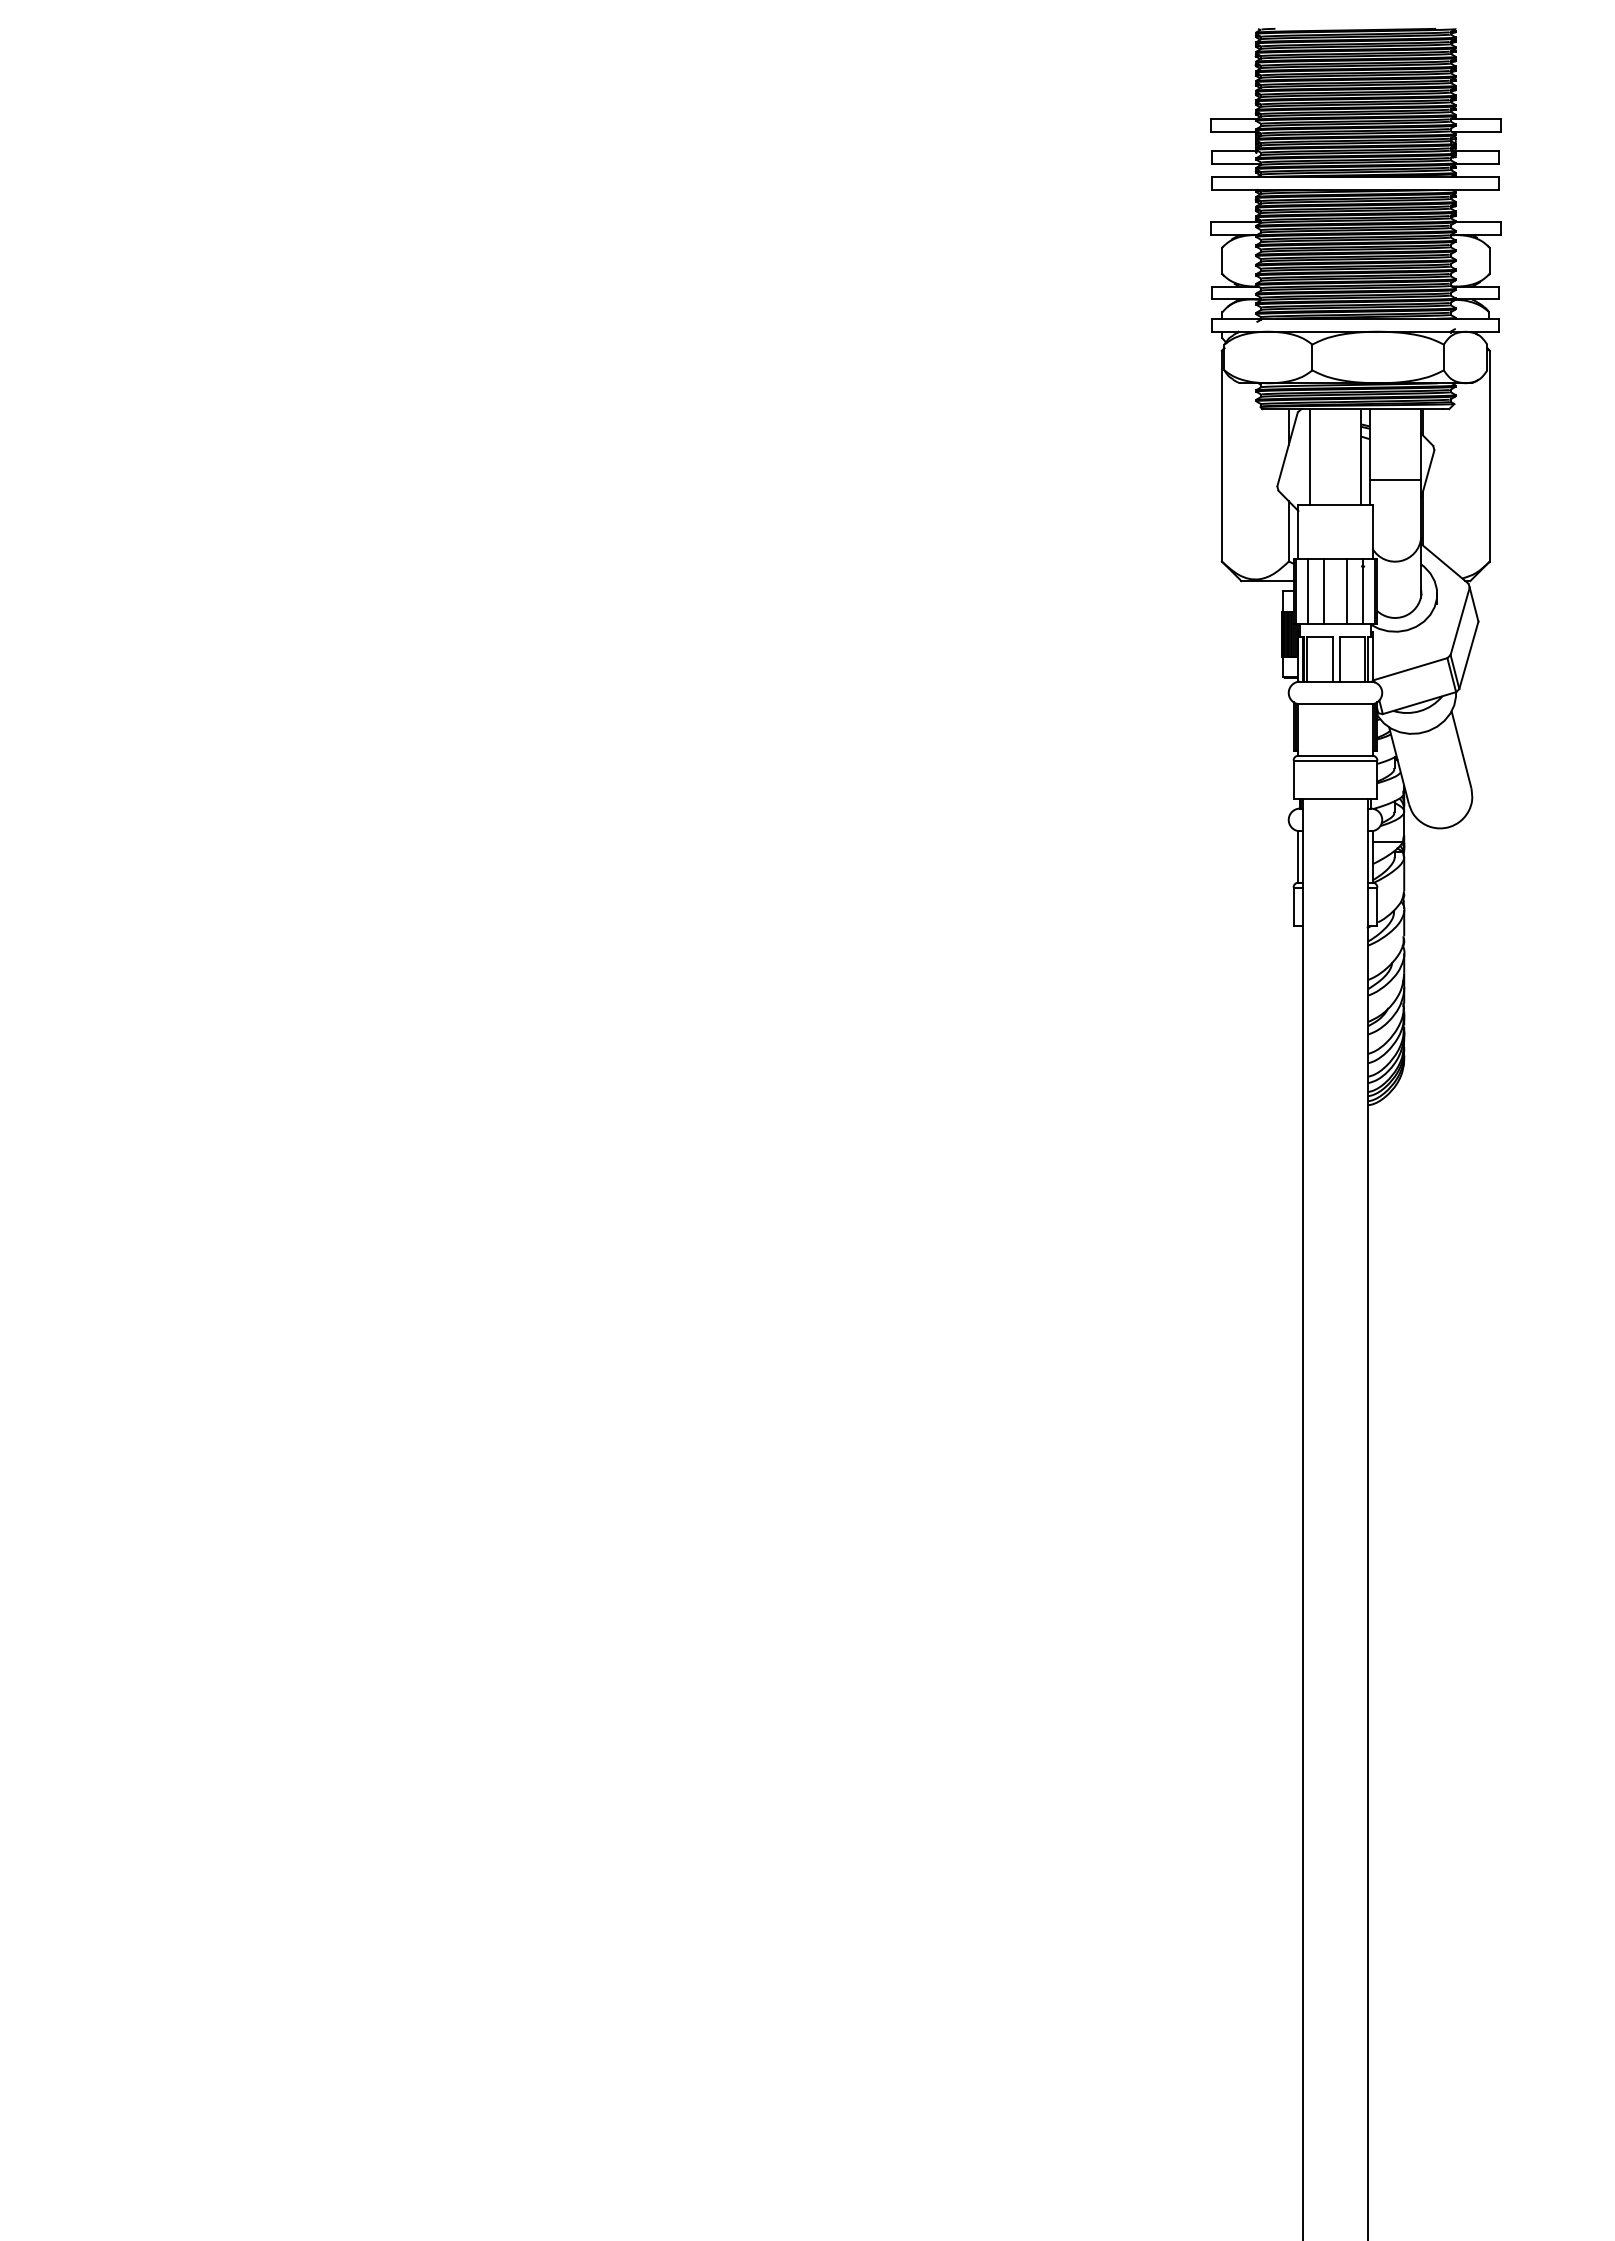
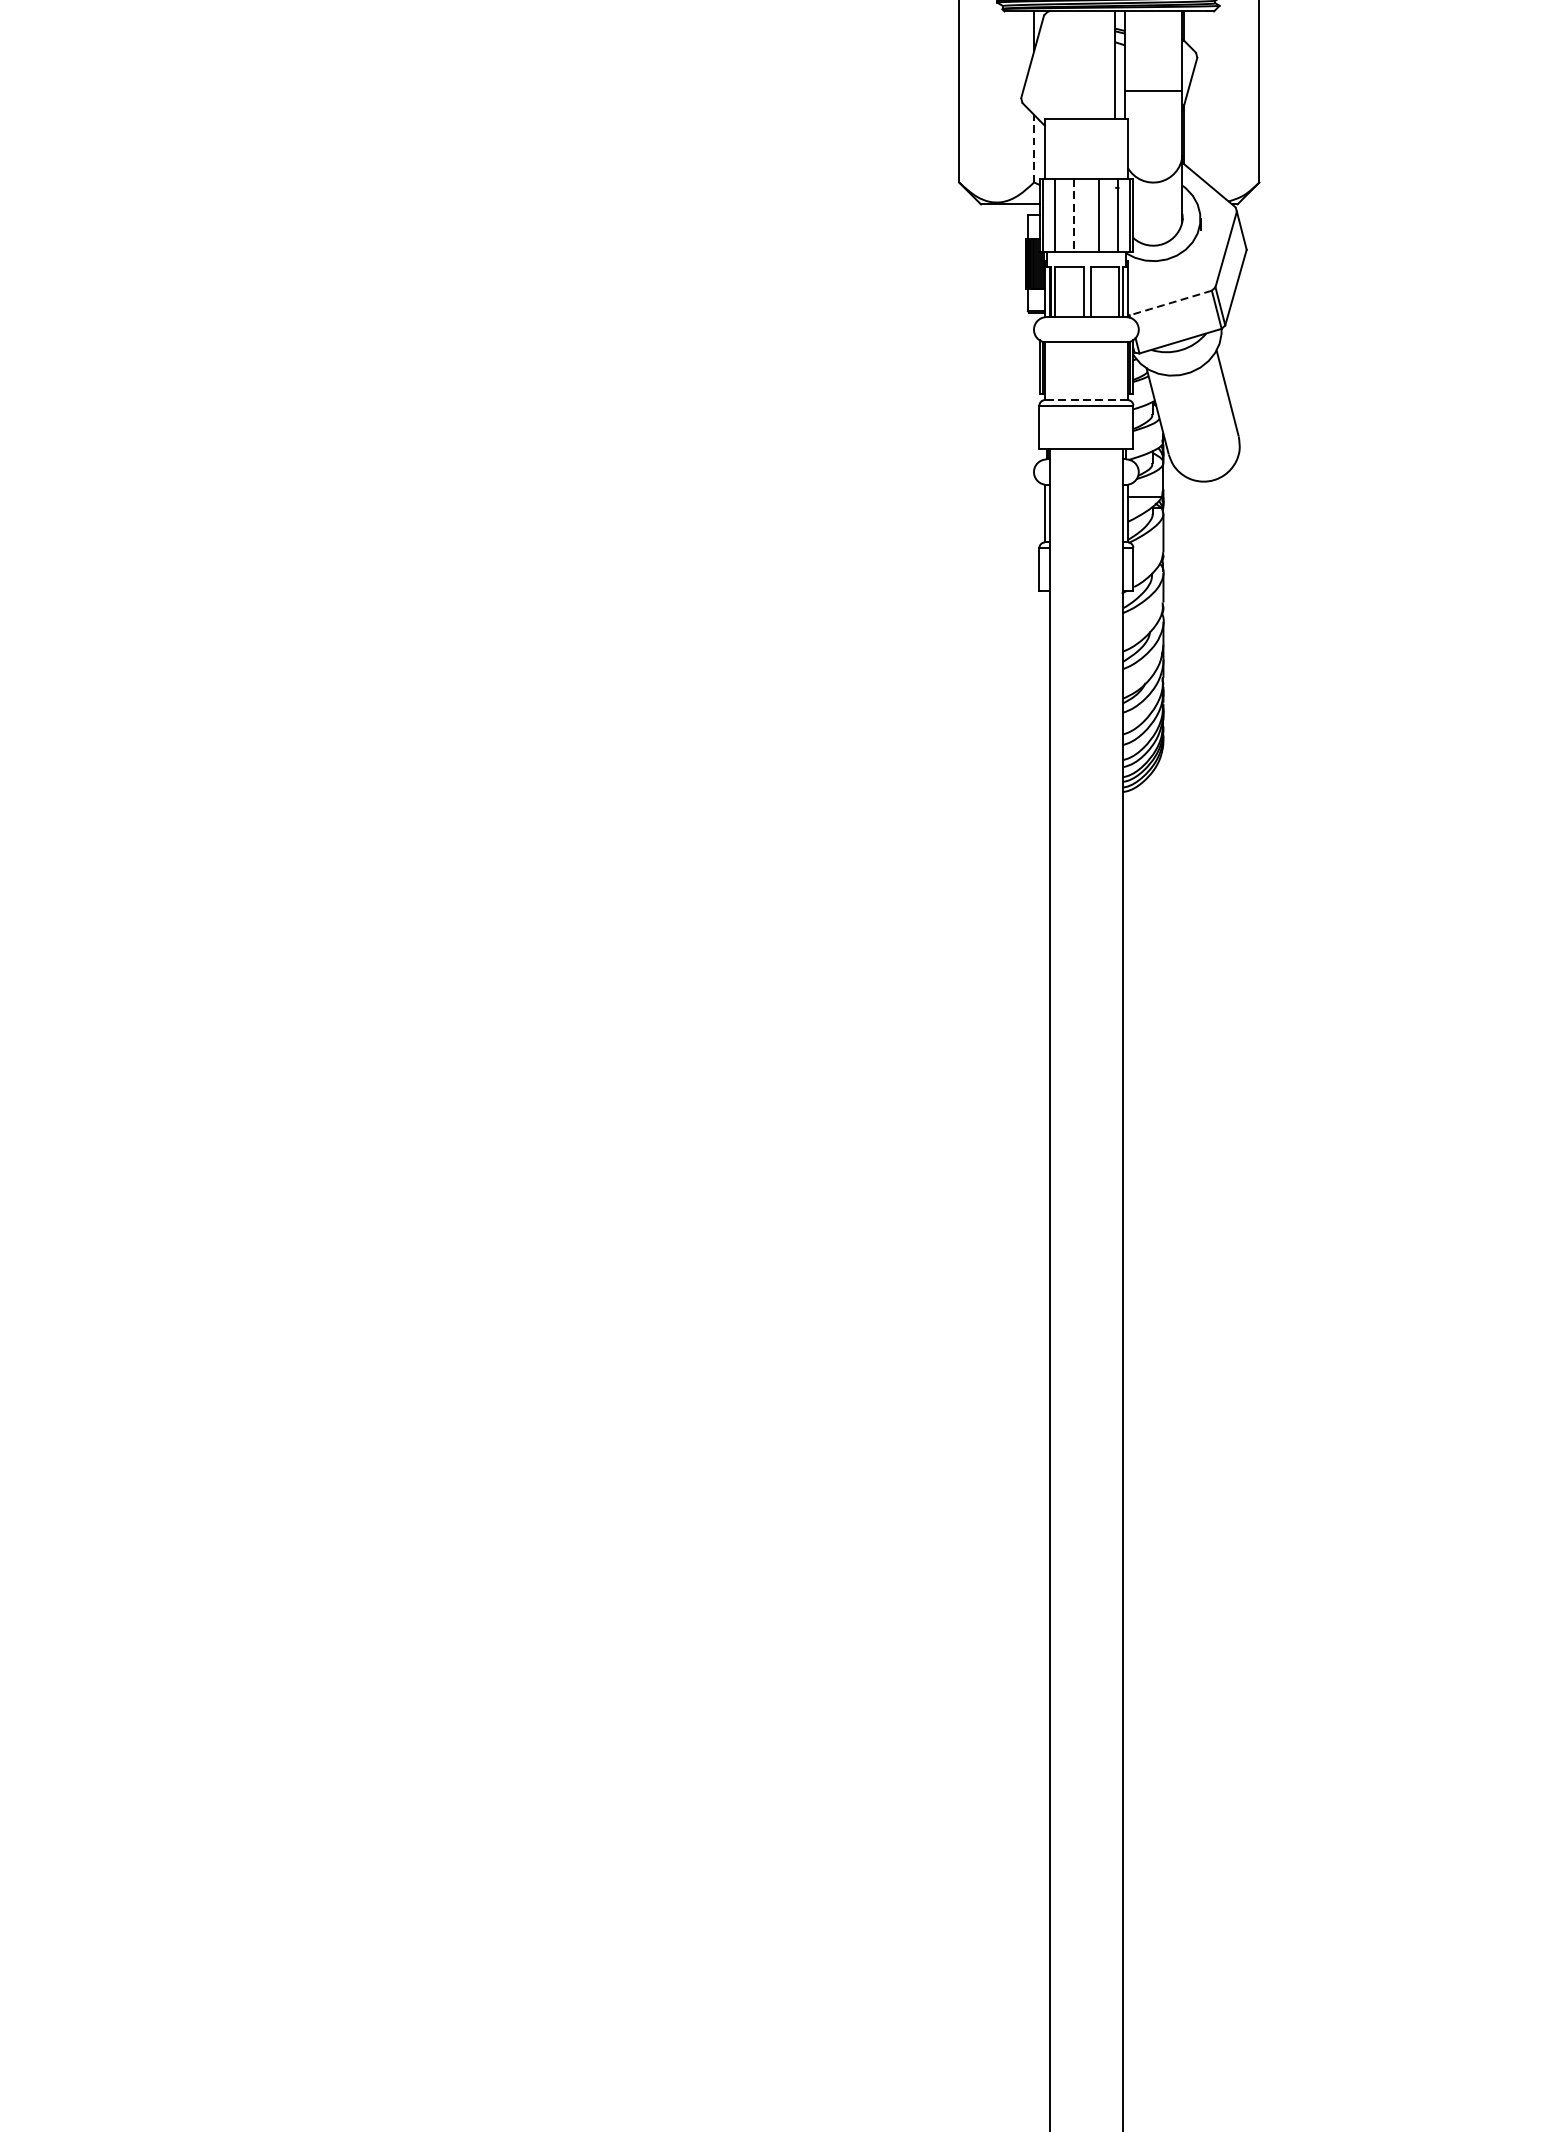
line: (1309, 457) -> (1057, 65), removed
line: (1288, 530) -> (1033, 147), solid -> dashed
line: (1324, 591) -> (1074, 216), solid -> dashed
line: (1410, 669) -> (1170, 303), solid -> dashed
line: (1334, 755) -> (1085, 399), solid -> dashed

